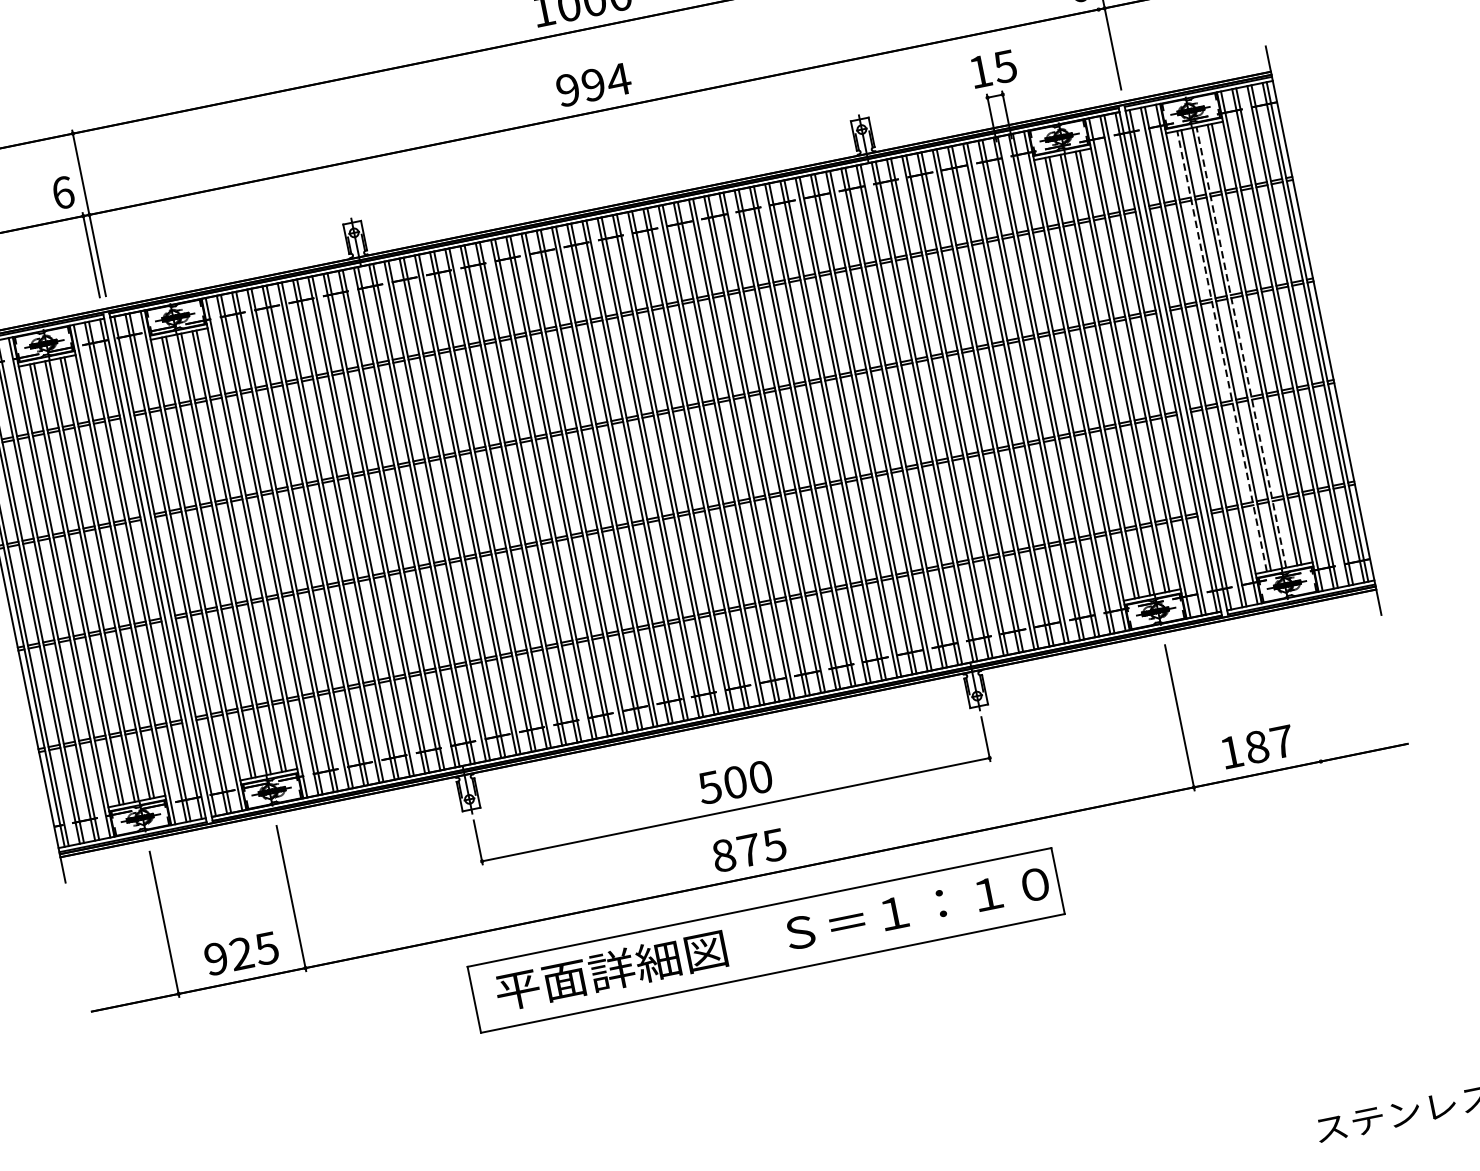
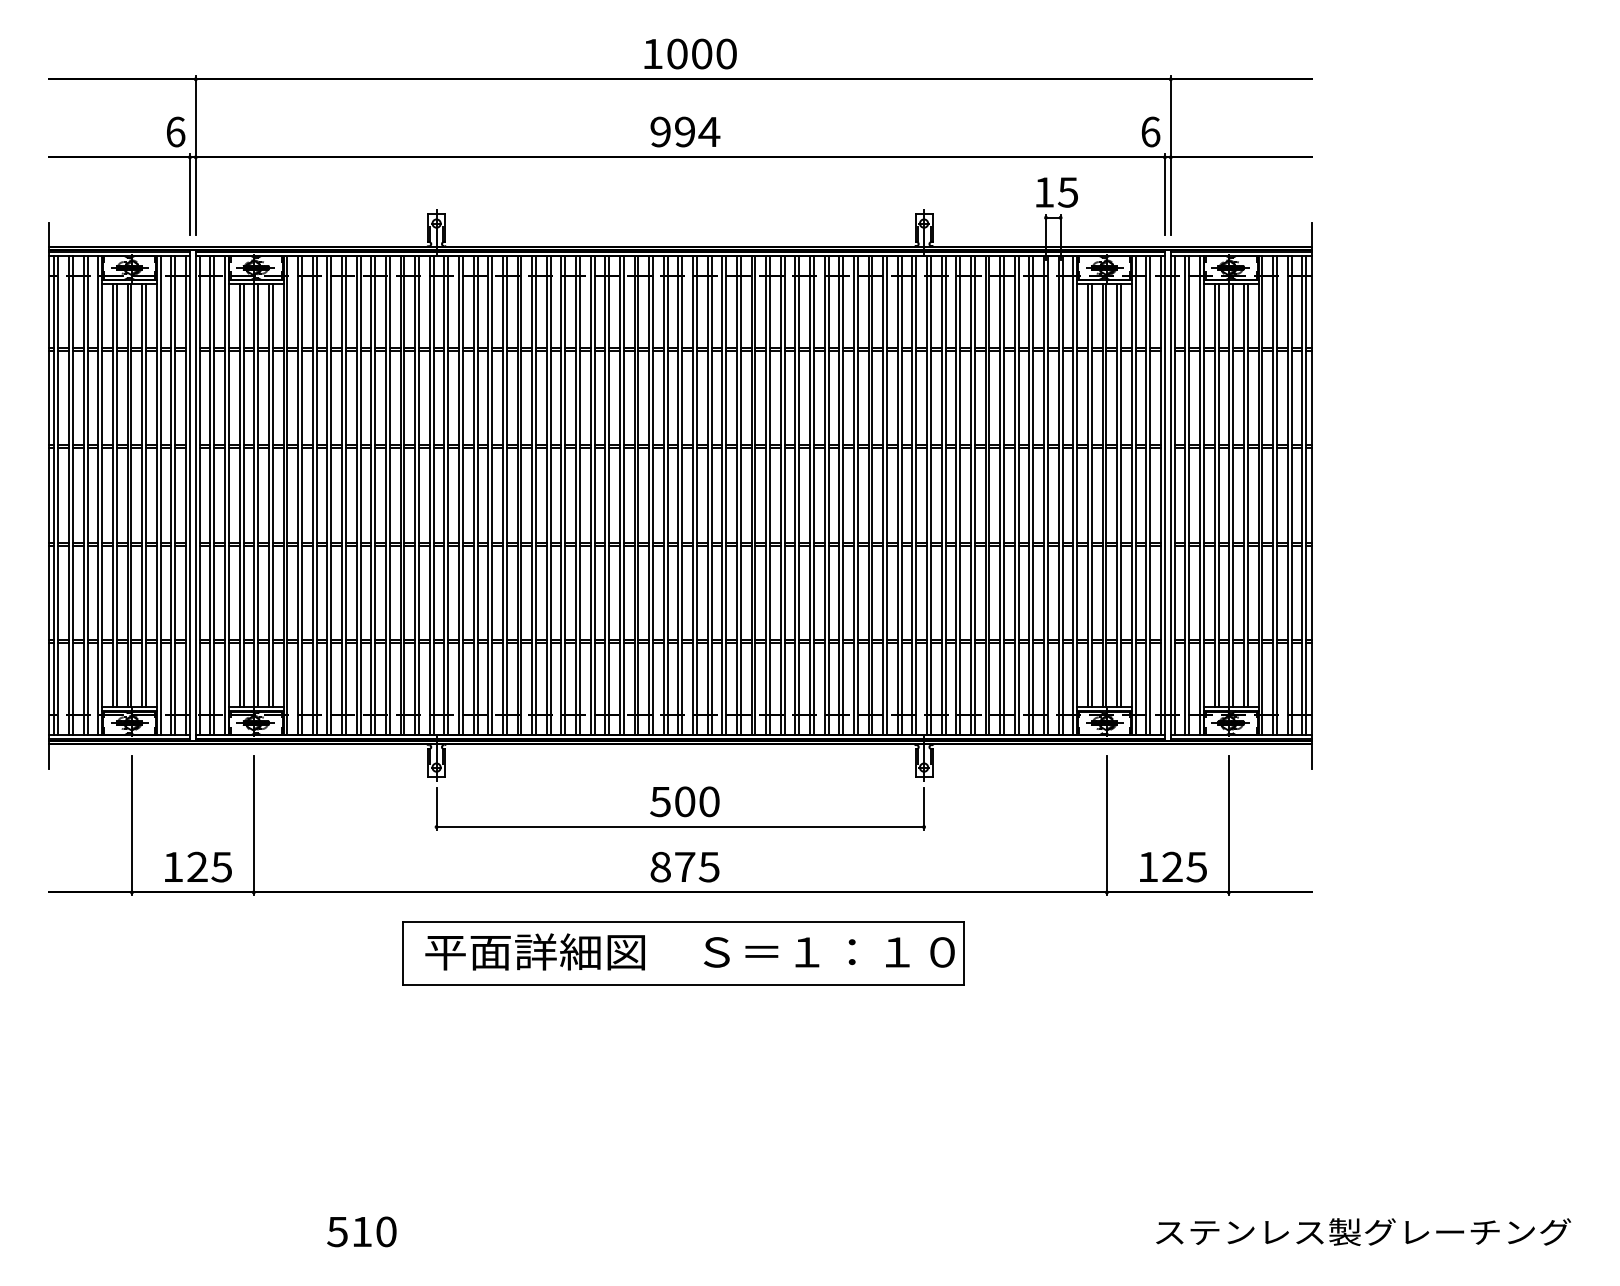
line: (1106, 48) -> (1164, 194), added
line: (1241, 347) -> (1233, 495), dashed -> solid
line: (1221, 351) -> (1214, 495), dashed -> solid
line: (1306, 691) -> (1228, 825), added
text: (1269, 743) -> (1184, 866), 187 -> 125
text: (216, 958) -> (173, 866), 925 -> 125

